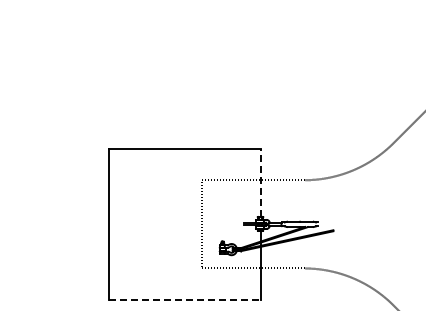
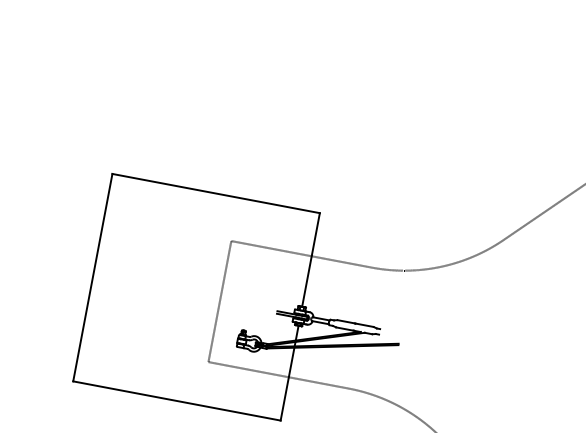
line: (260, 182) -> (311, 259), dashed -> solid
line: (184, 300) -> (176, 401), dashed -> solid

